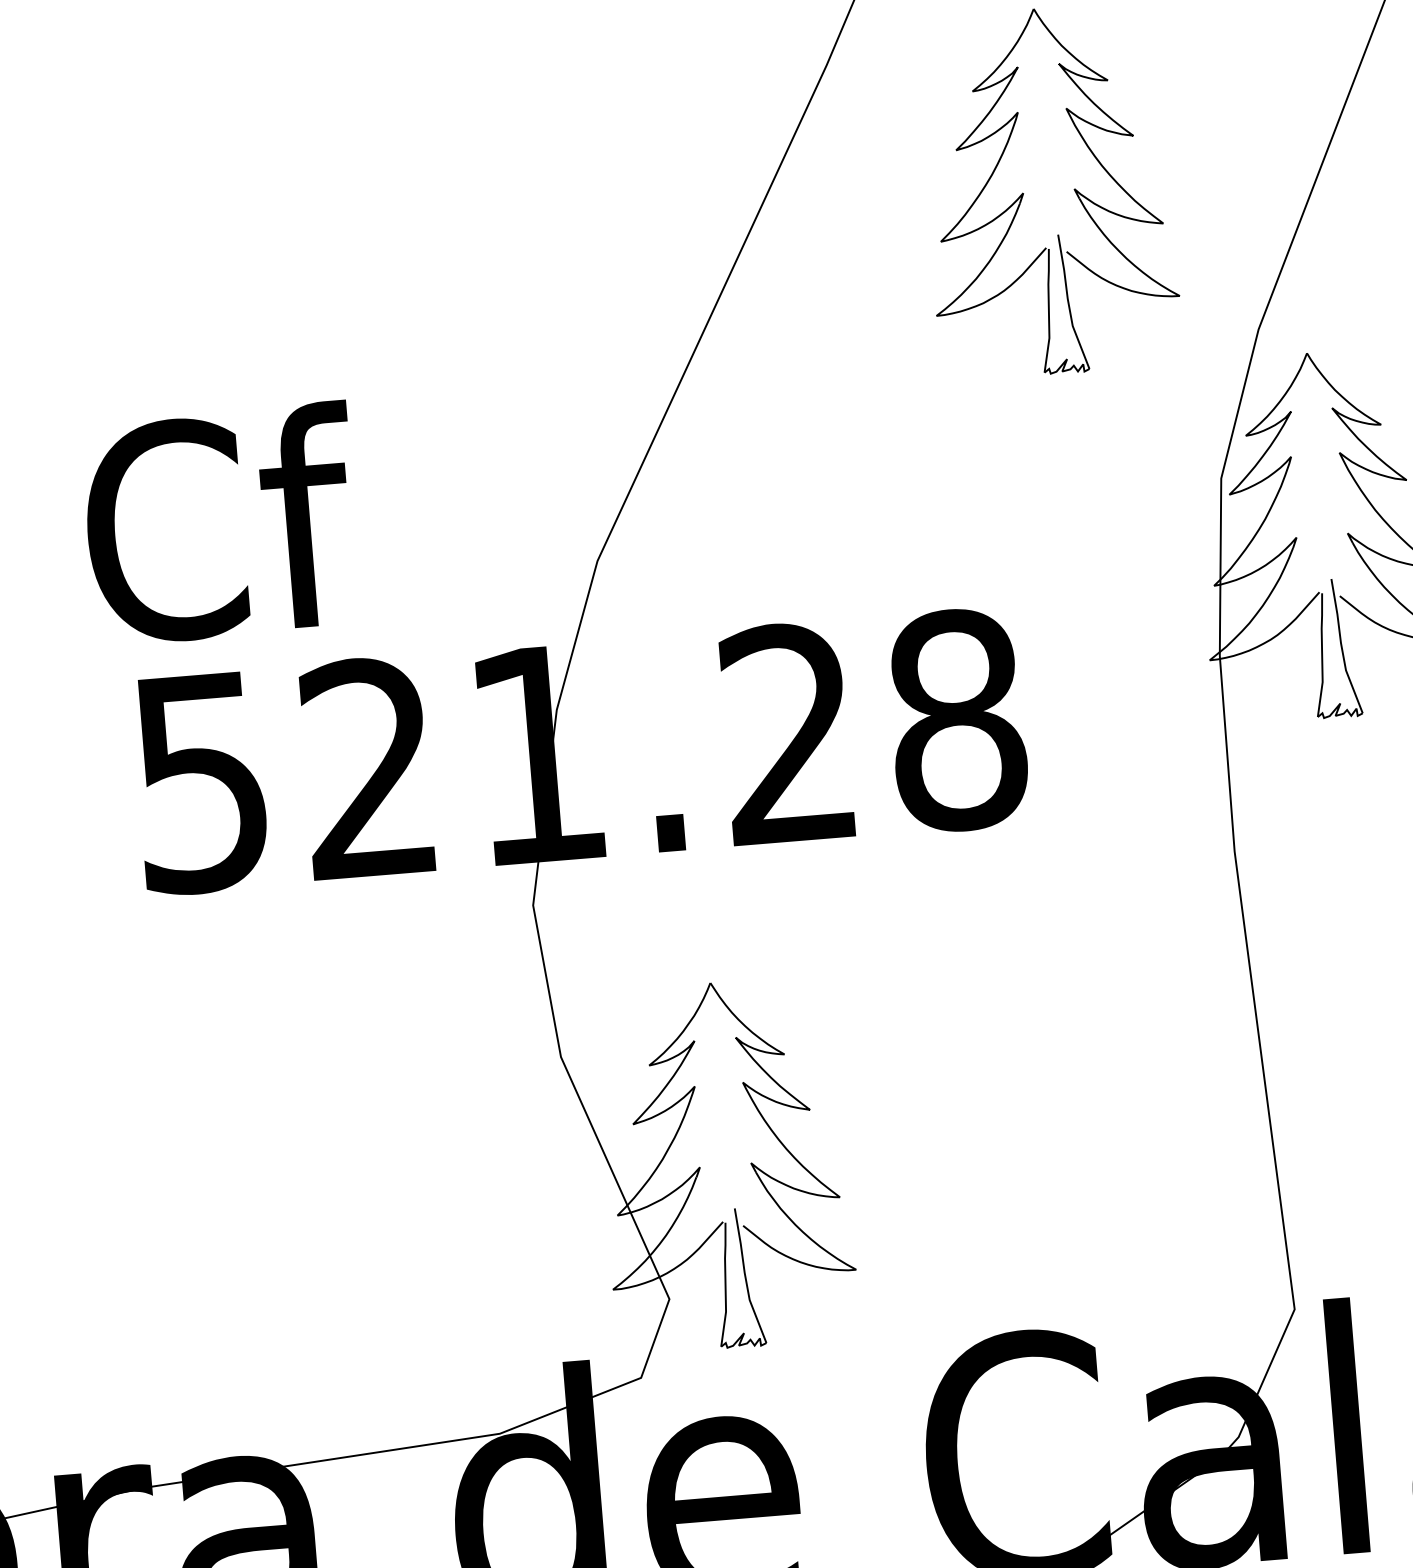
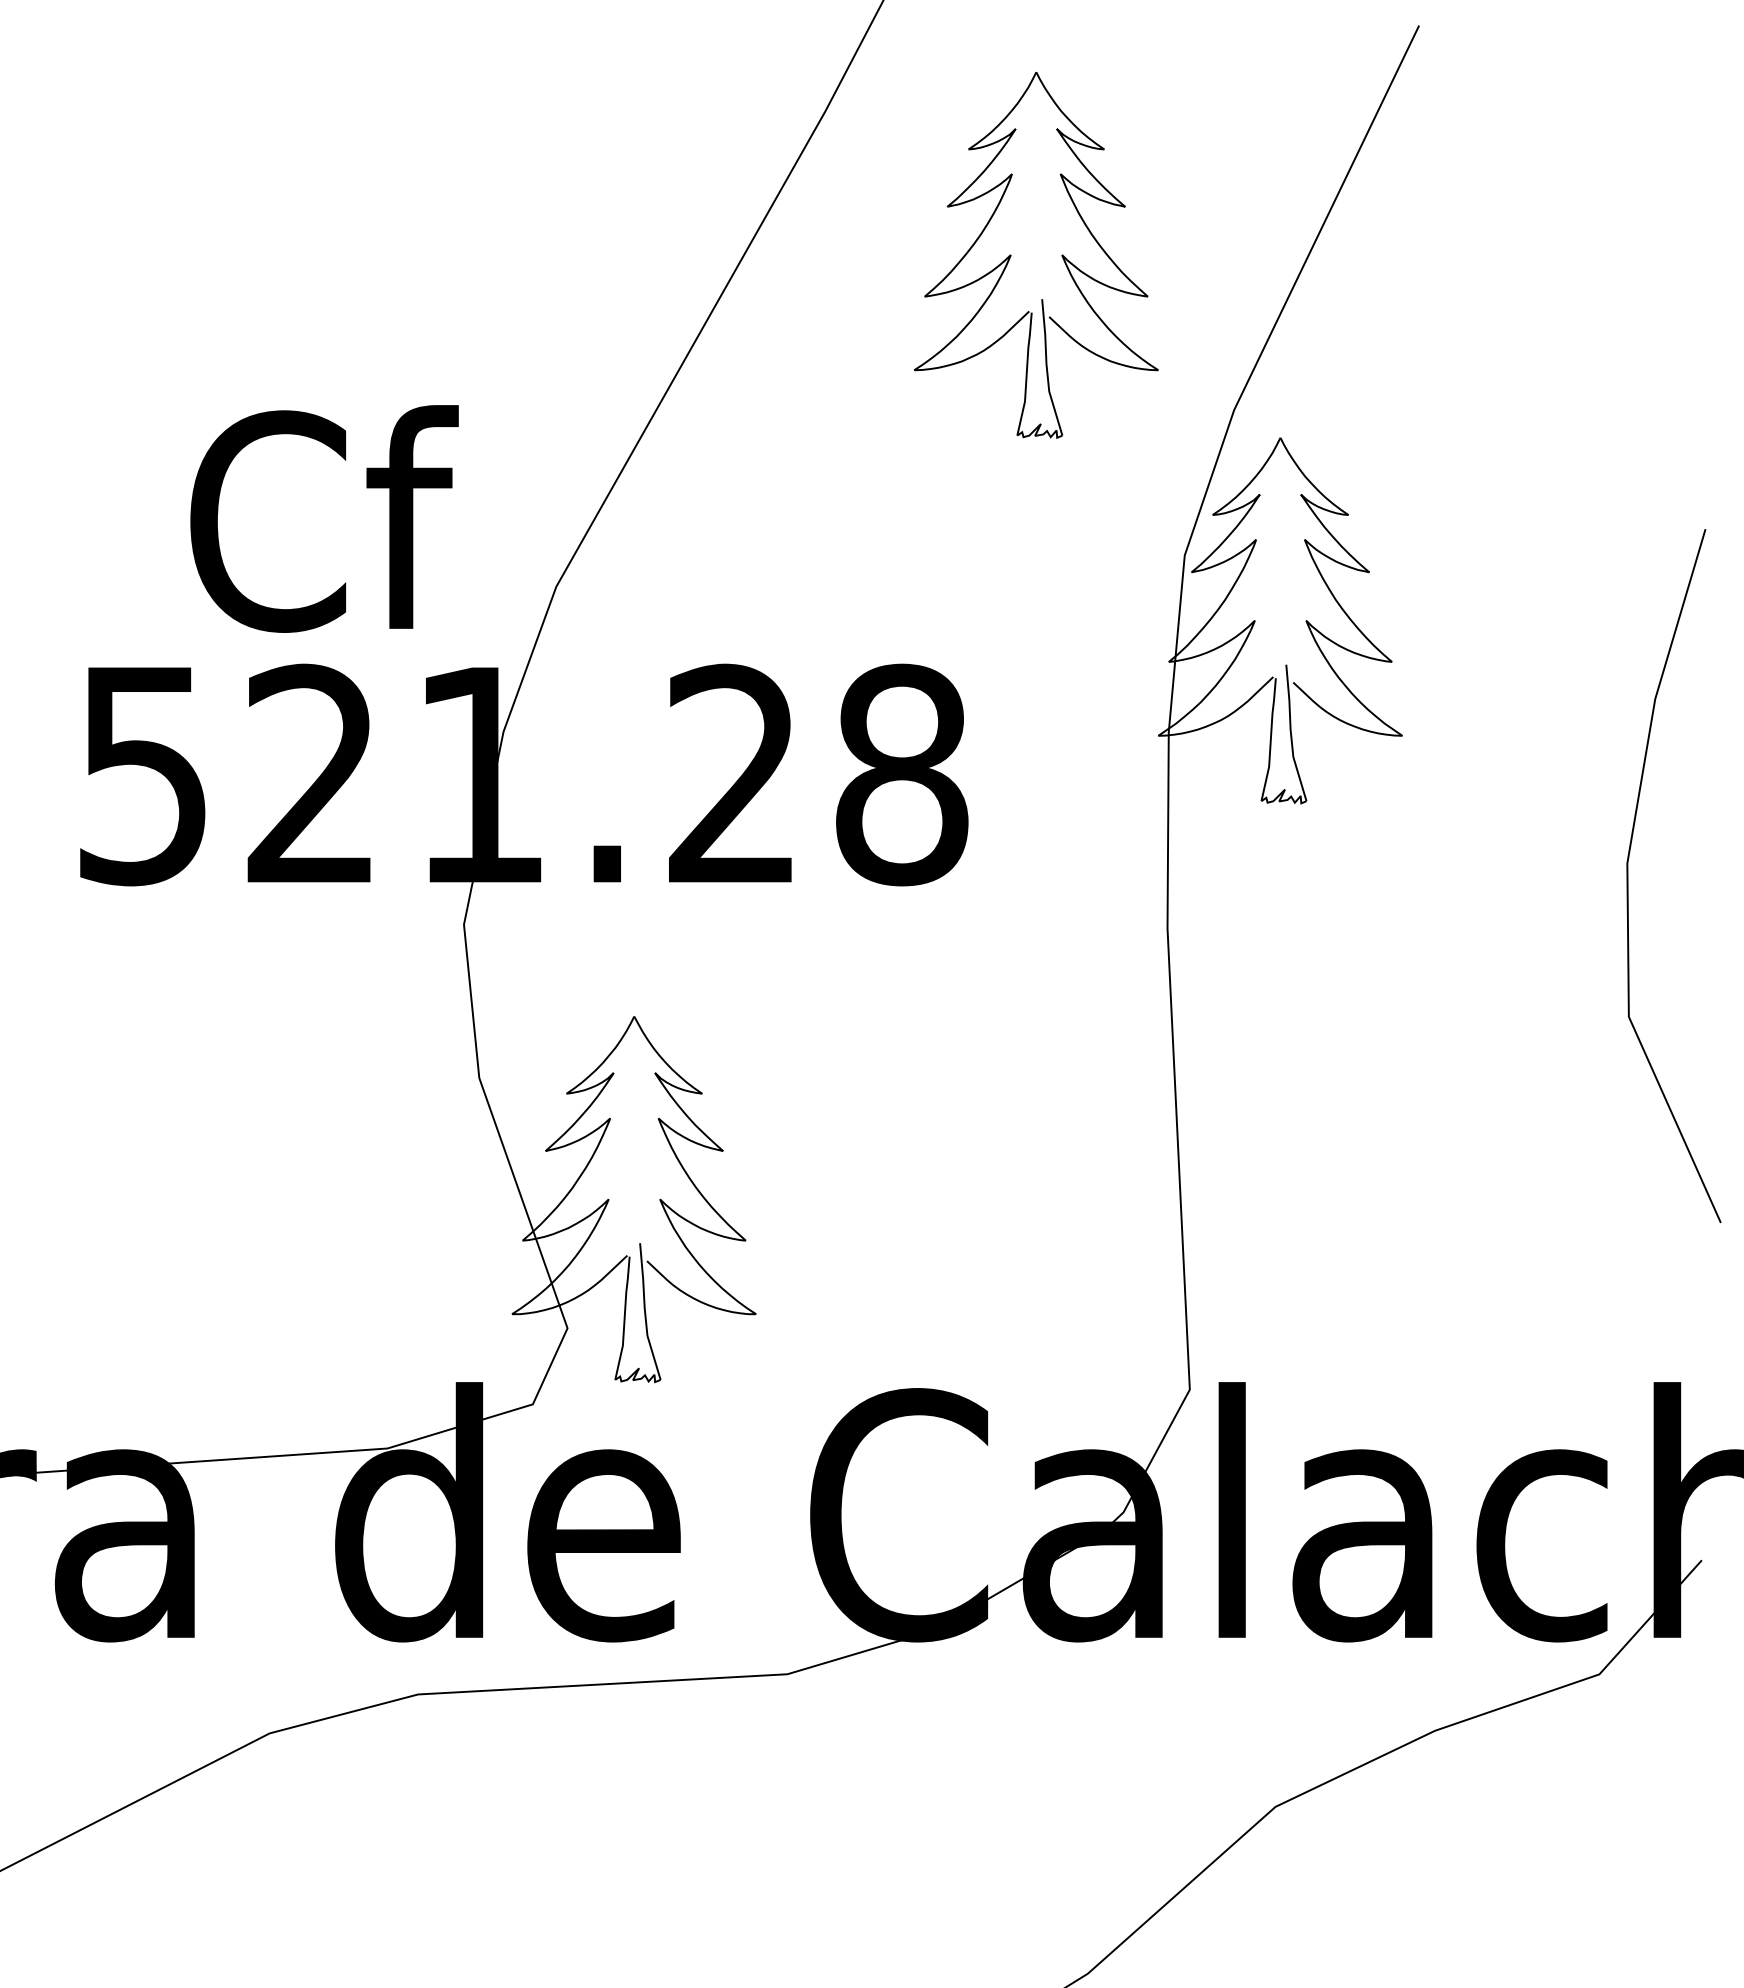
text: (221, 523) -> (324, 518), moved

